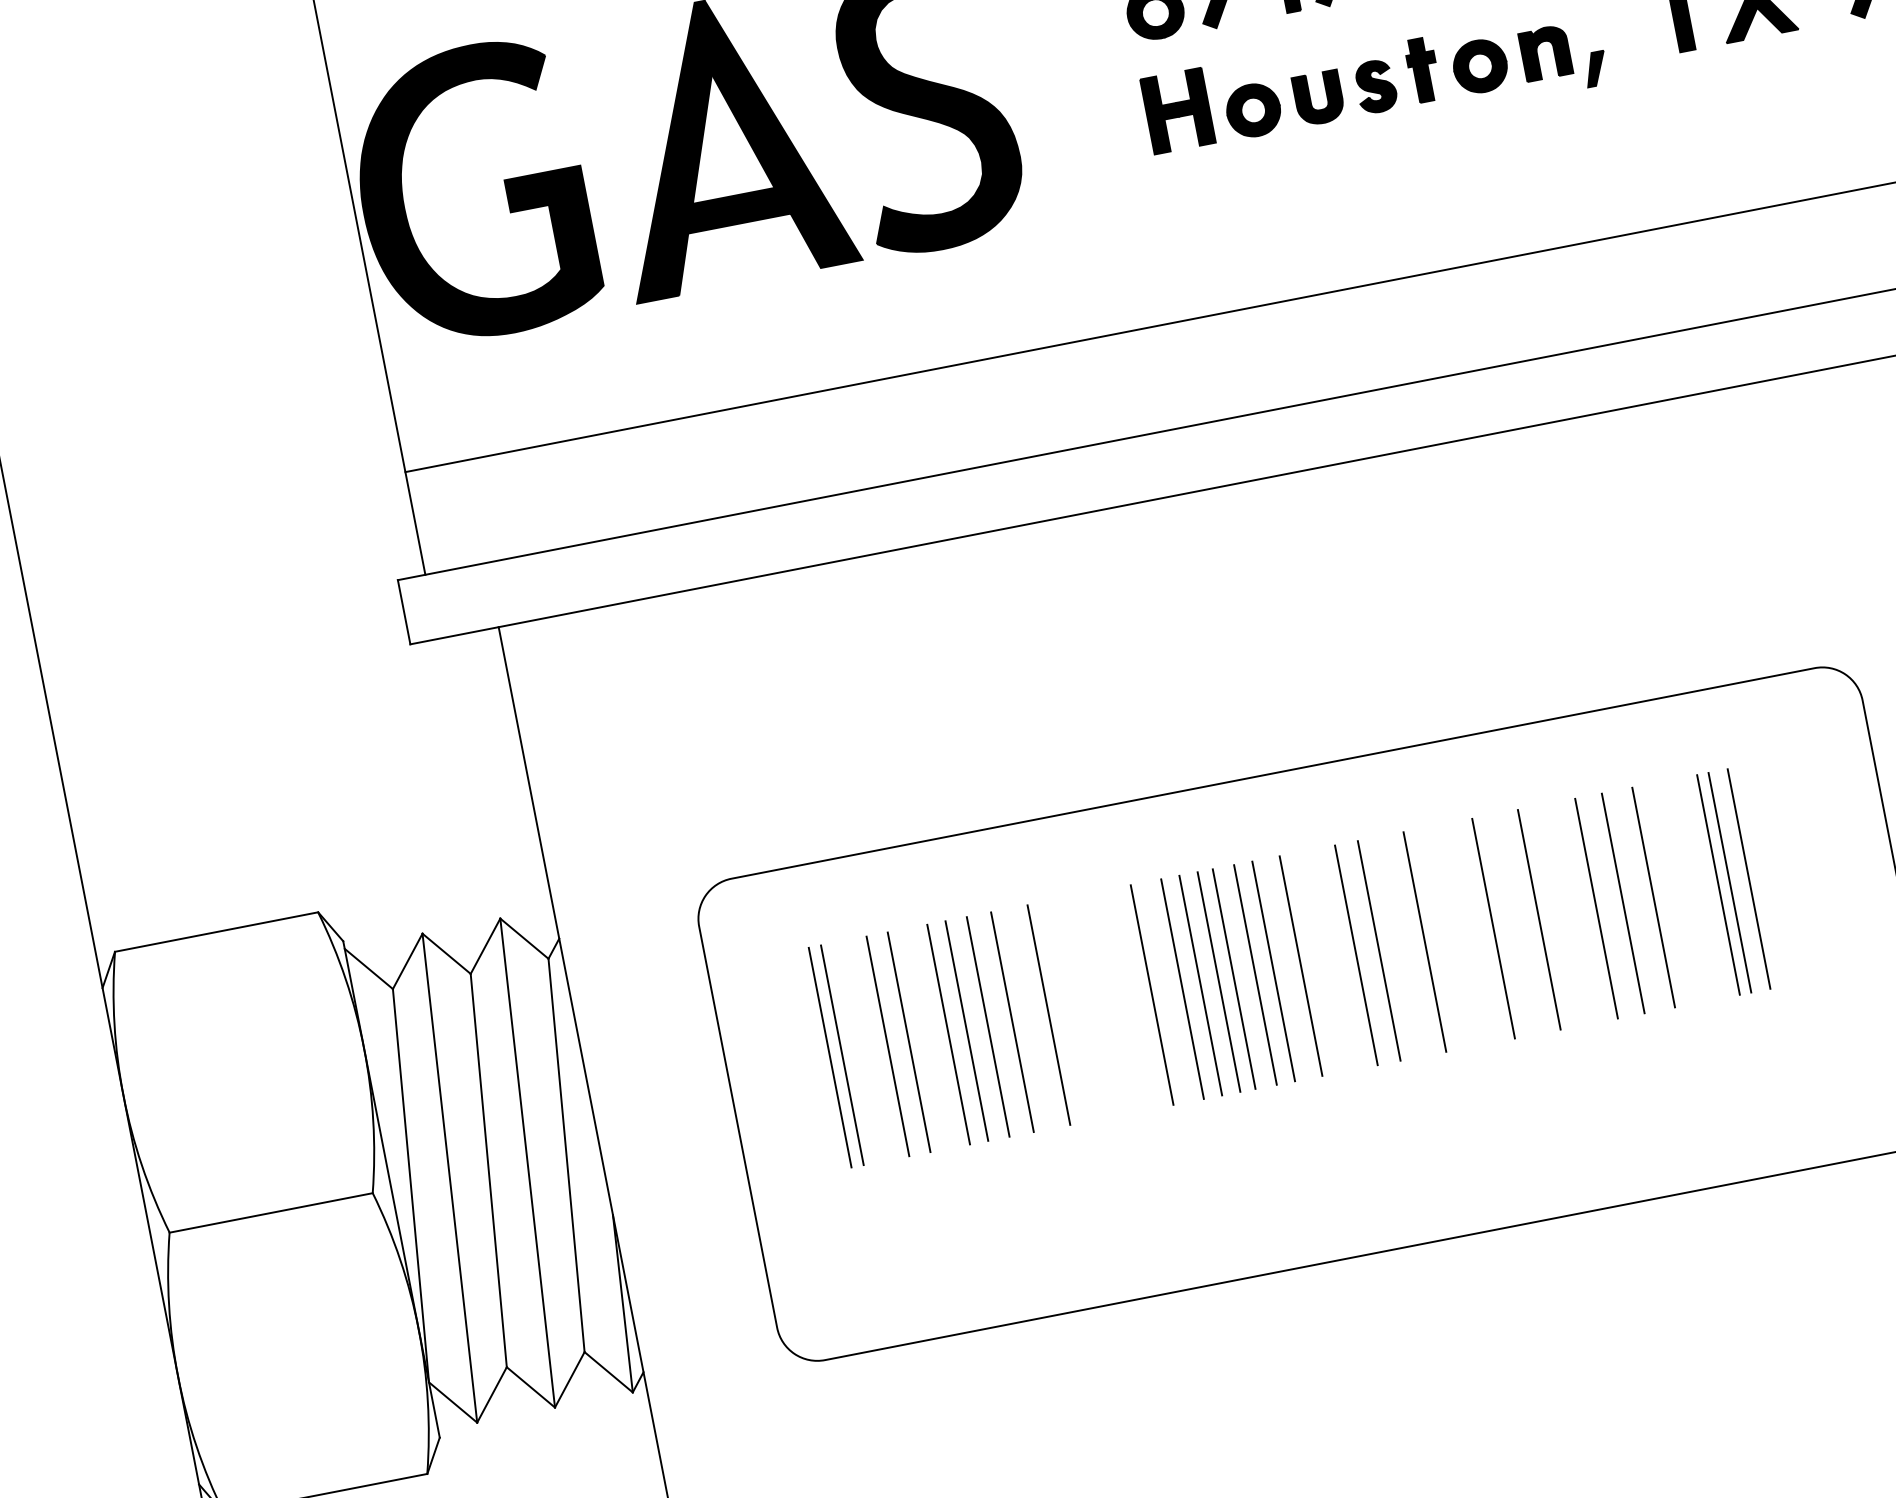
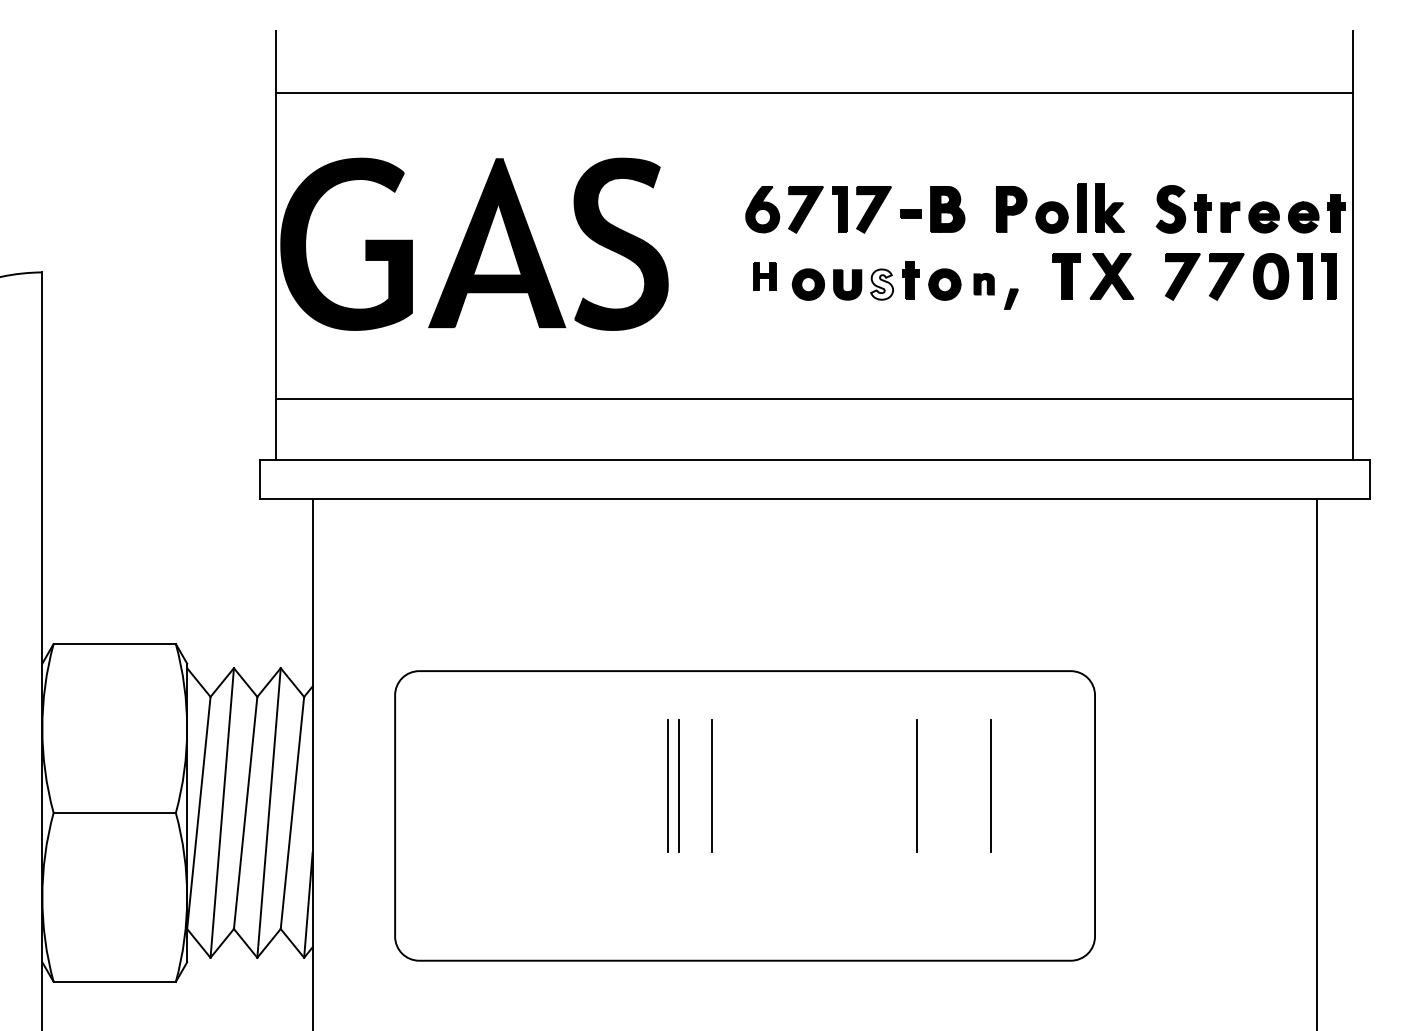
part: (1544, 52) -> (983, 283), size x0.7
fill: (1376, 86) -> (882, 284), removed
part: (1177, 111) -> (764, 276), size x0.6
line: (1749, 878) -> (1009, 785), removed
line: (1729, 881) -> (997, 785), removed
line: (1653, 896) -> (951, 785), removed
line: (1623, 902) -> (933, 785), removed
line: (1538, 919) -> (882, 785), removed
line: (1493, 927) -> (855, 785), removed
line: (1425, 941) -> (814, 785), removed
line: (1378, 950) -> (786, 785), removed
line: (1355, 954) -> (772, 785), removed
line: (1300, 965) -> (739, 785), removed
line: (1274, 970) -> (723, 785), removed
line: (1234, 978) -> (699, 785), removed
line: (1219, 981) -> (690, 785), removed
line: (1151, 994) -> (649, 785), removed
line: (1048, 1014) -> (587, 785), removed
line: (1011, 1021) -> (565, 785), removed
line: (988, 1026) -> (551, 785), removed
line: (966, 1030) -> (538, 785), removed
line: (948, 1033) -> (527, 785), removed
line: (908, 1041) -> (503, 785), removed
line: (888, 1045) -> (491, 785), removed
line: (842, 1054) -> (463, 785), removed
line: (830, 1056) -> (456, 785), removed

